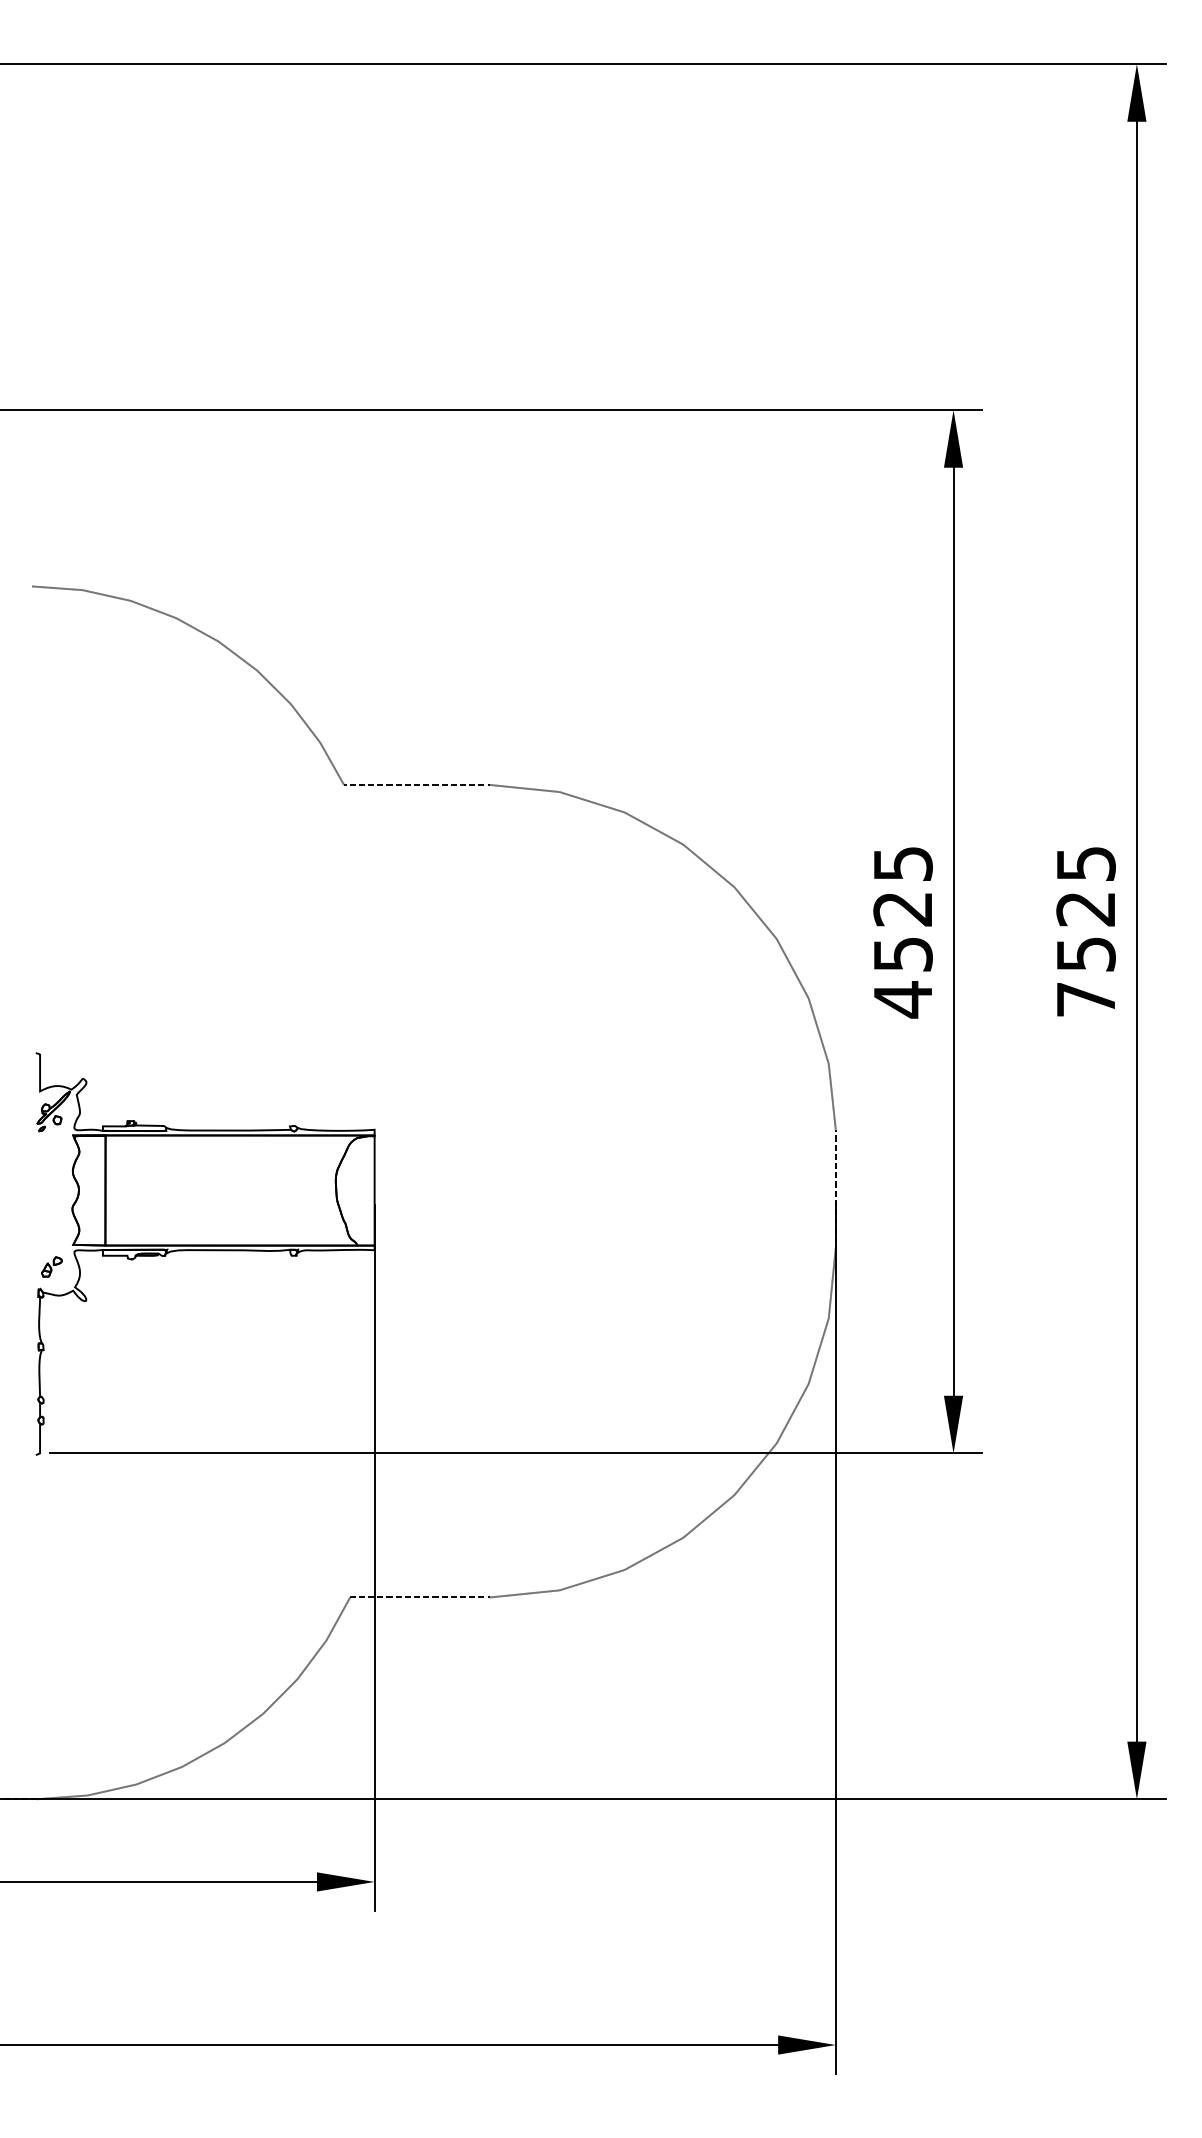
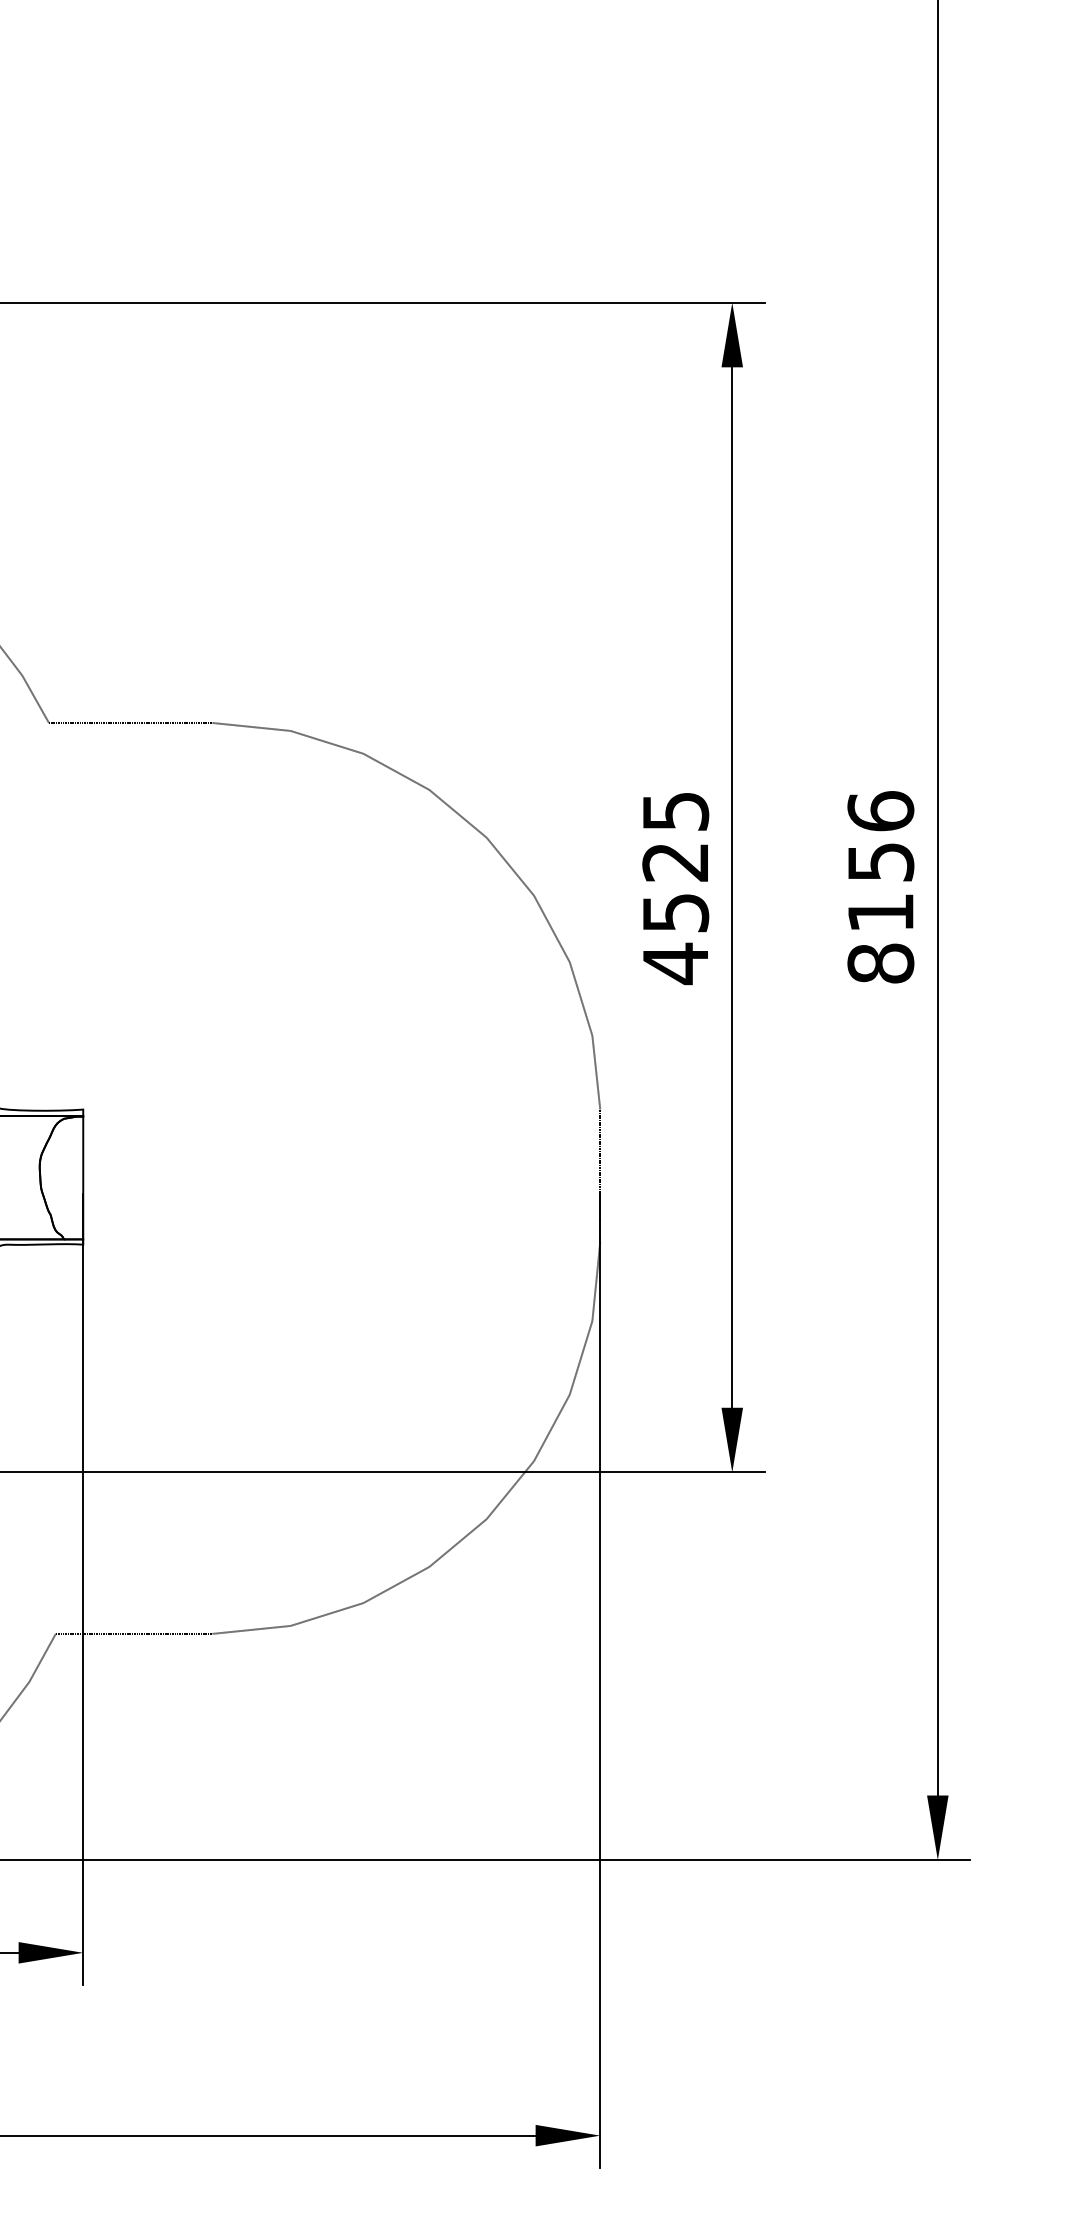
text: (1085, 931) -> (880, 887), 7525 -> 8156

